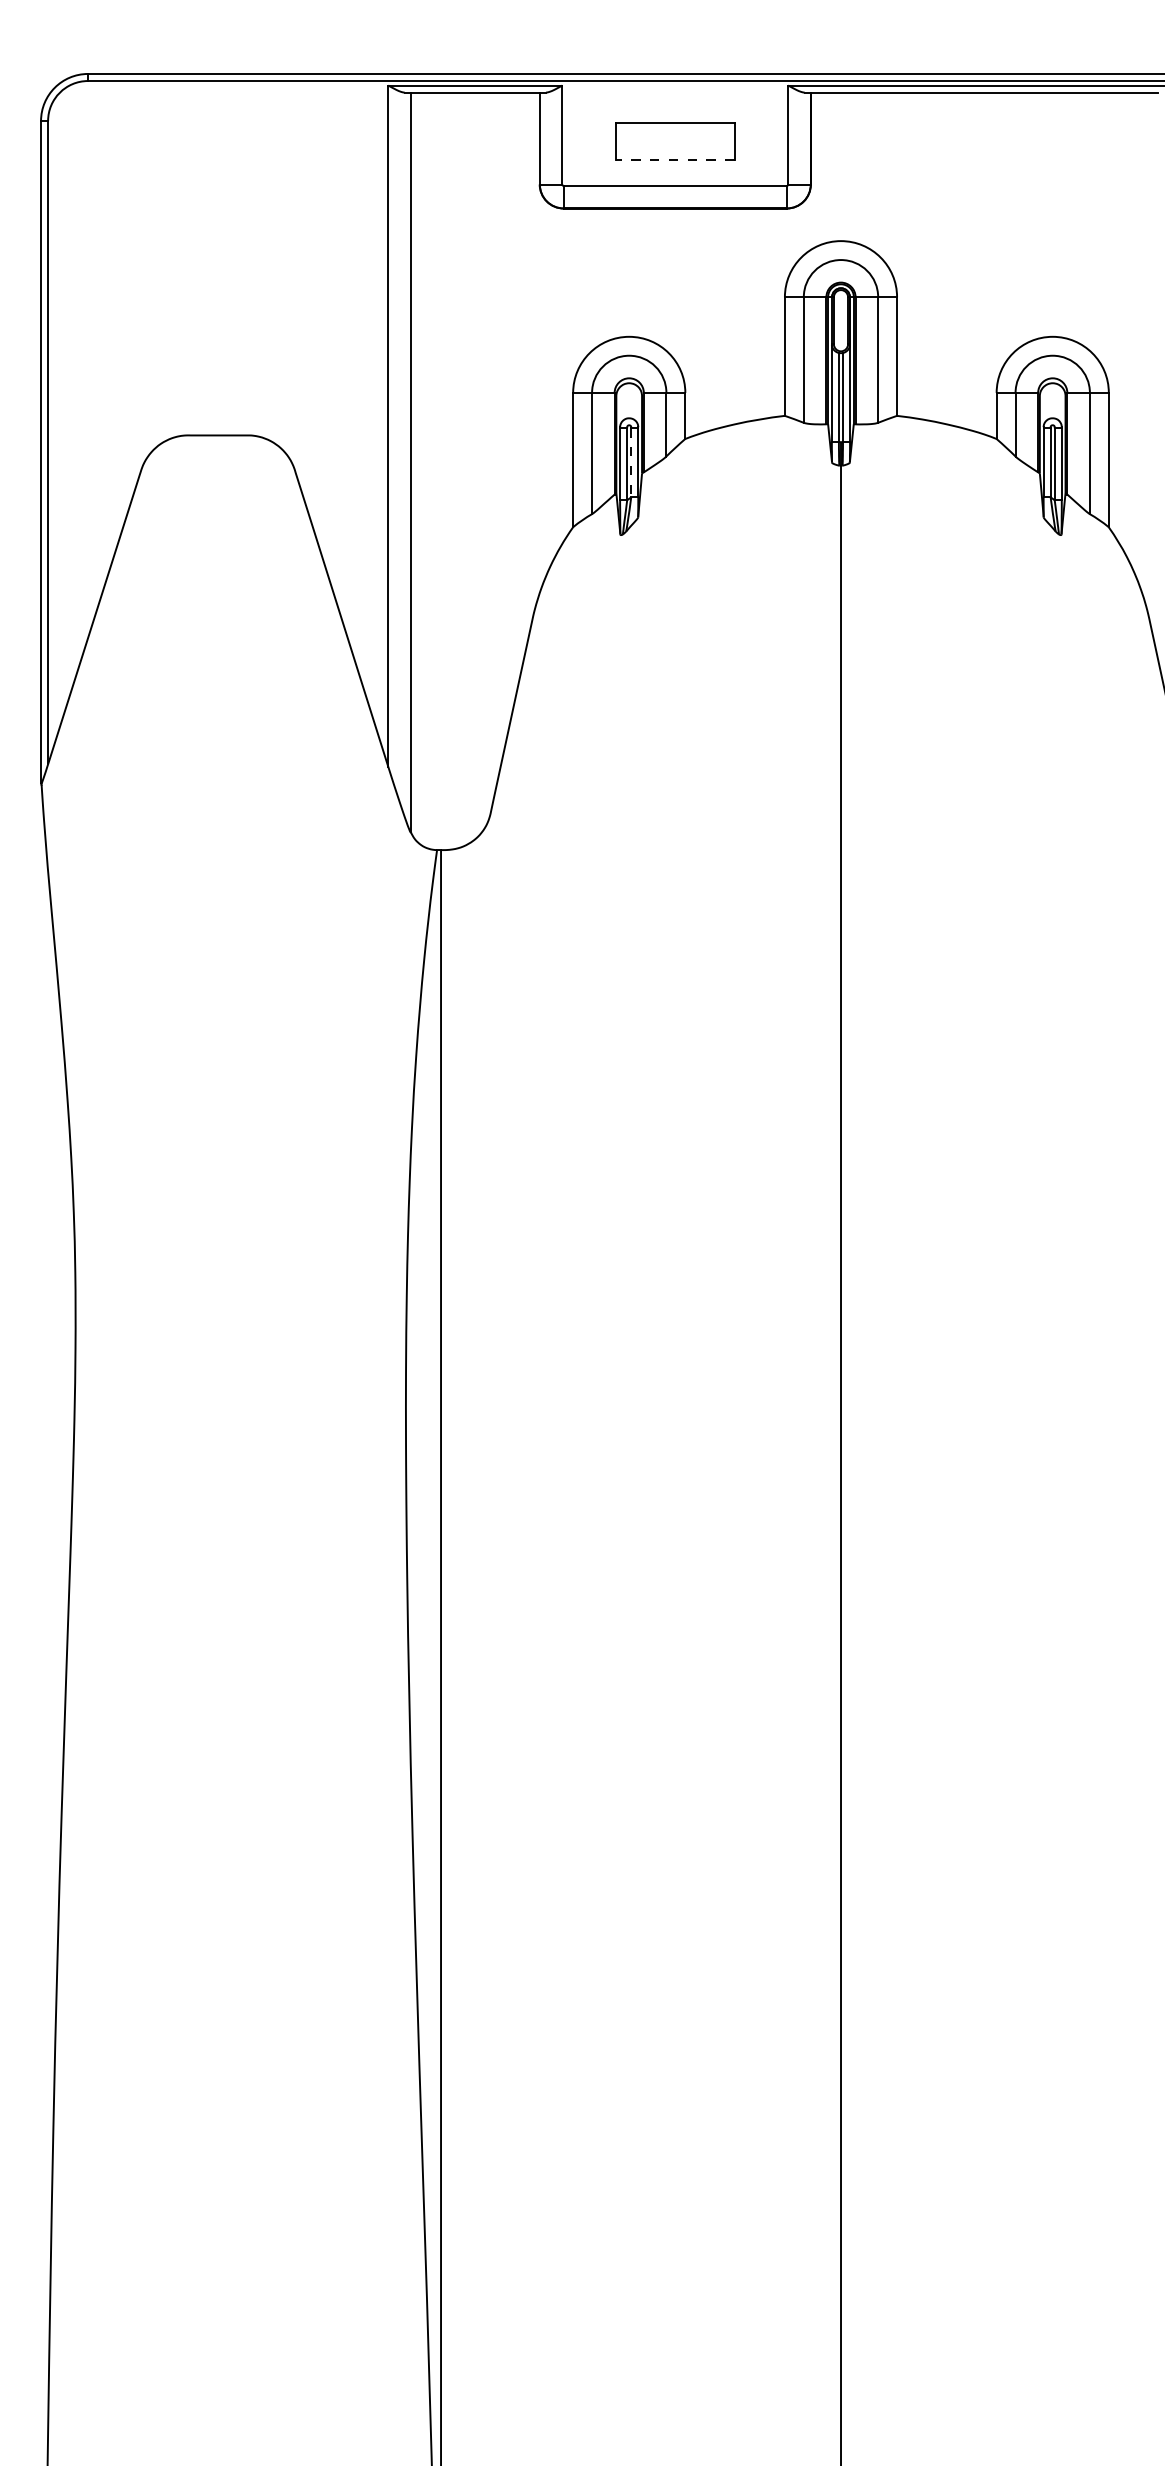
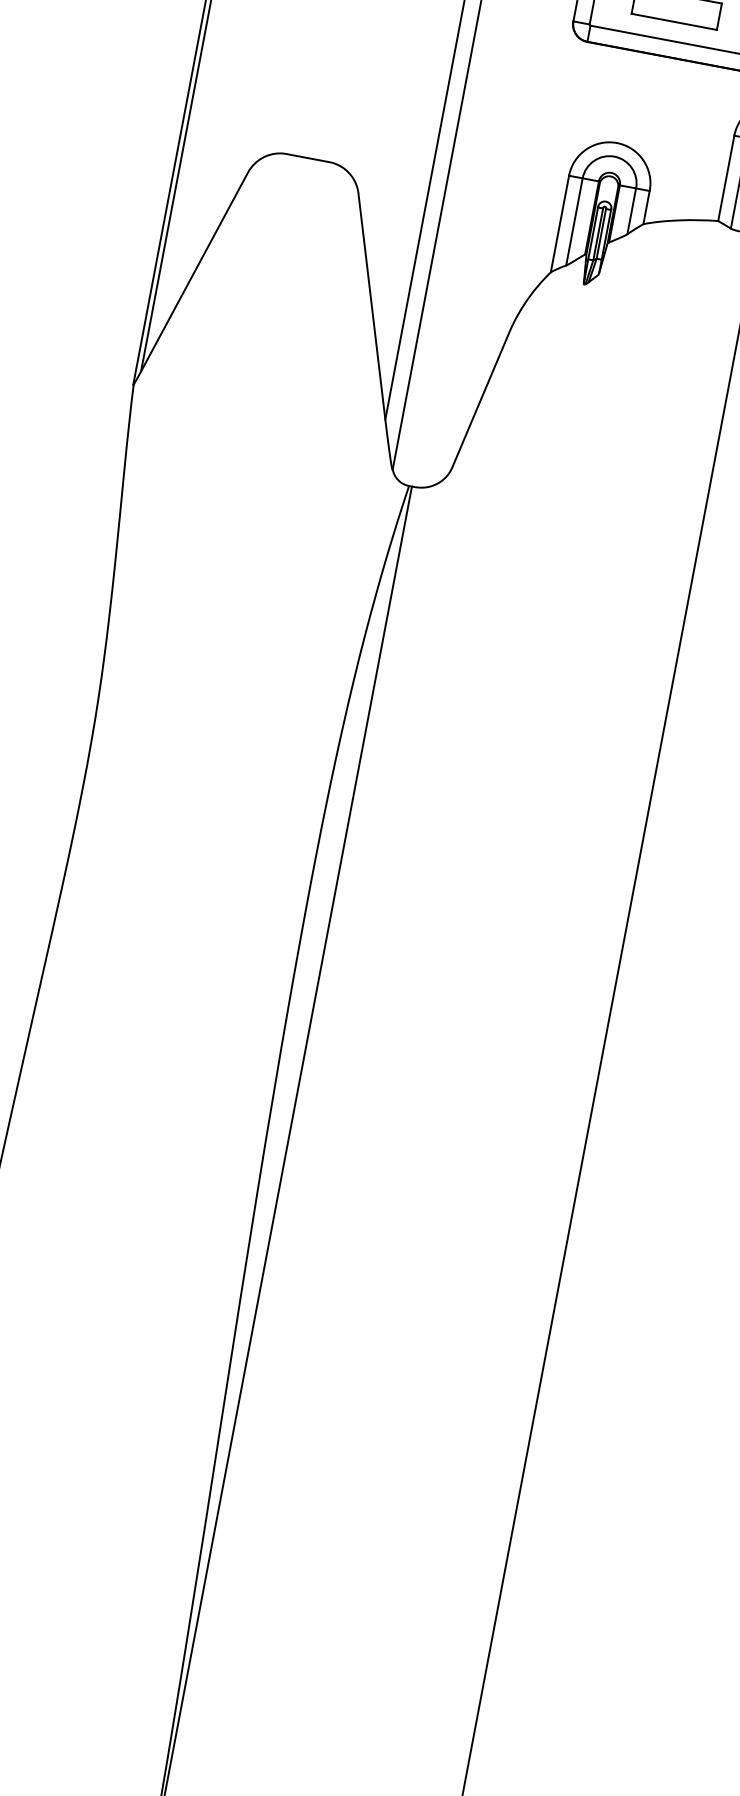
line: (674, 159) -> (673, 21), dashed -> solid
line: (631, 462) -> (601, 233), dashed -> solid

